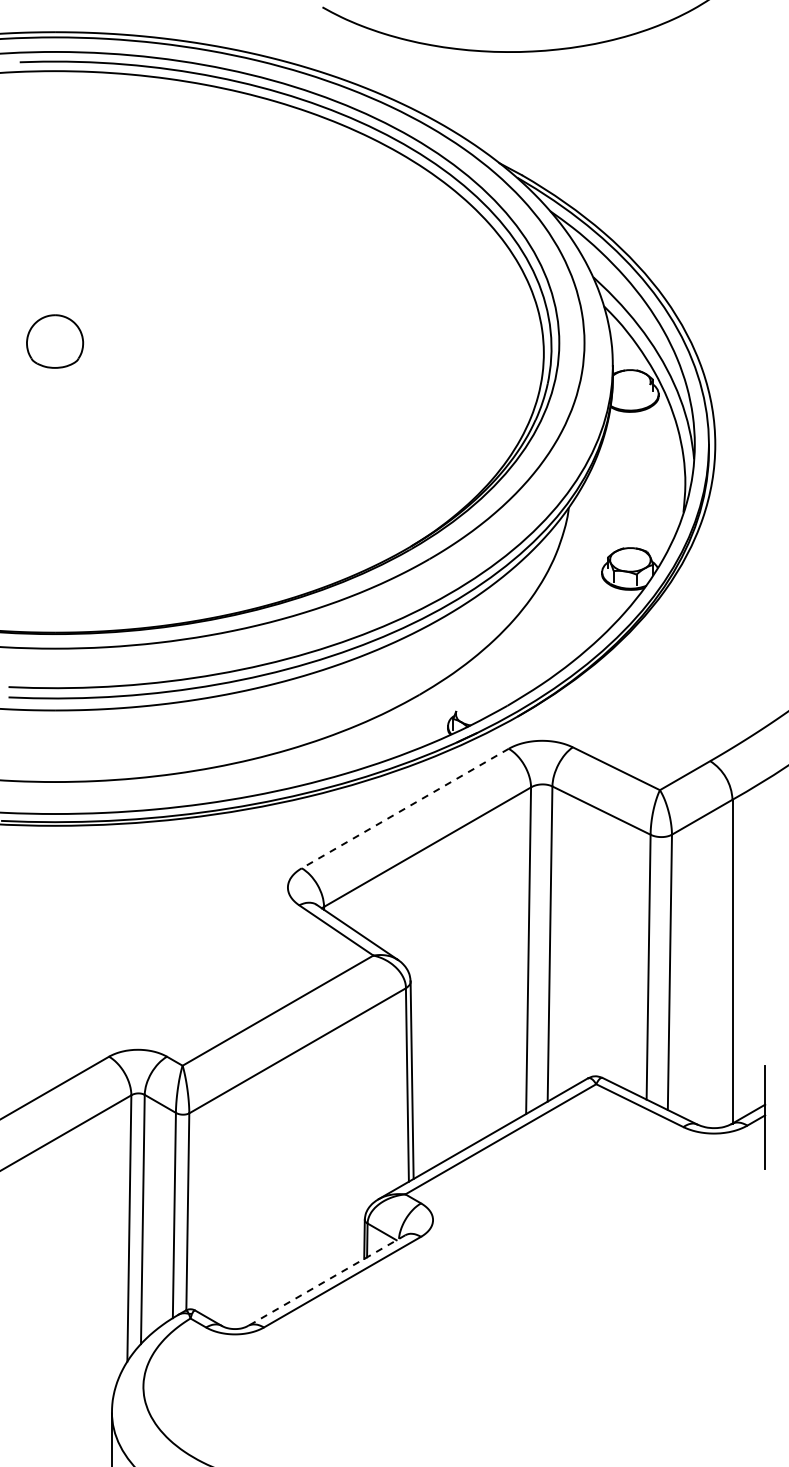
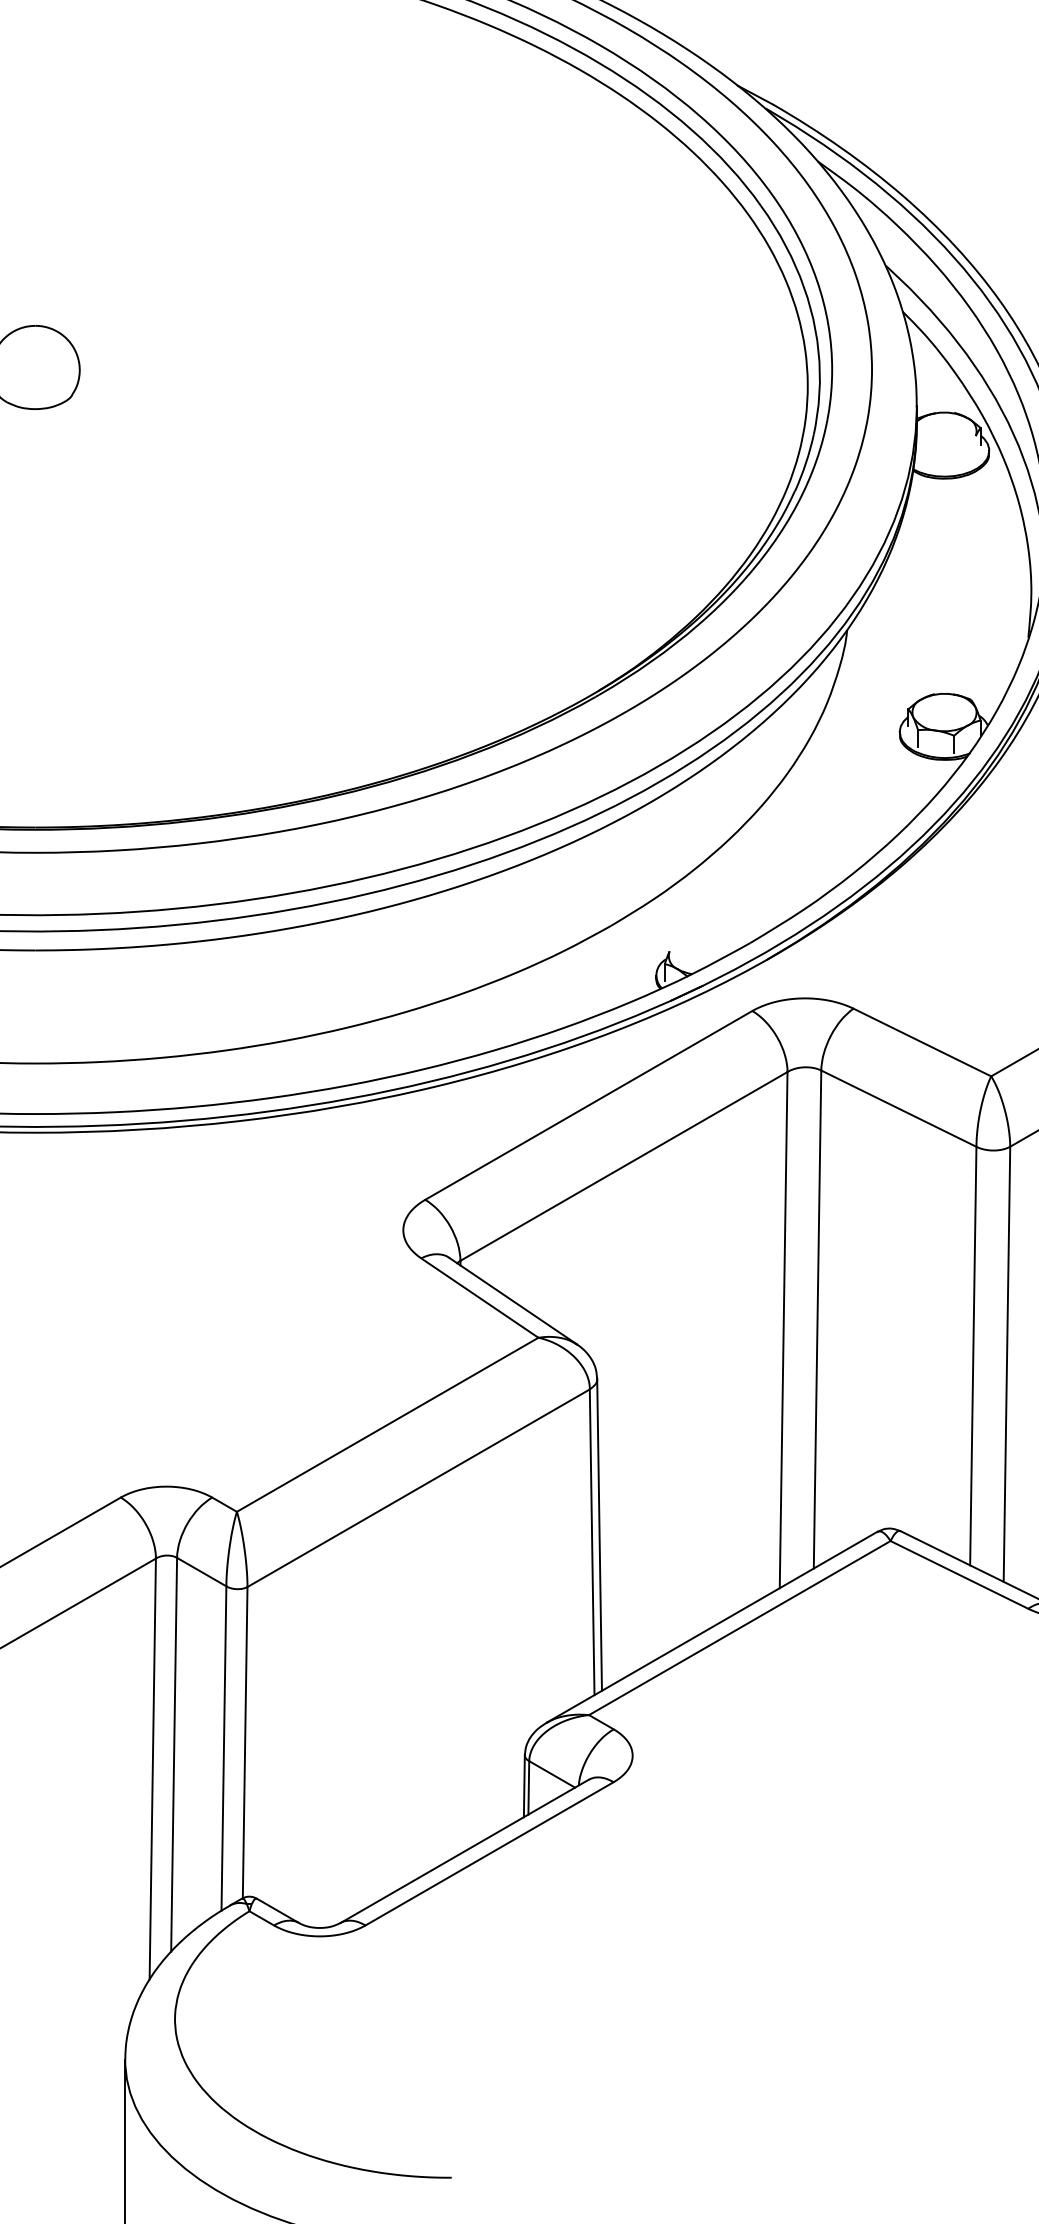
line: (404, 808) -> (587, 1105), dashed -> solid
line: (326, 1280) -> (464, 1851), dashed -> solid

